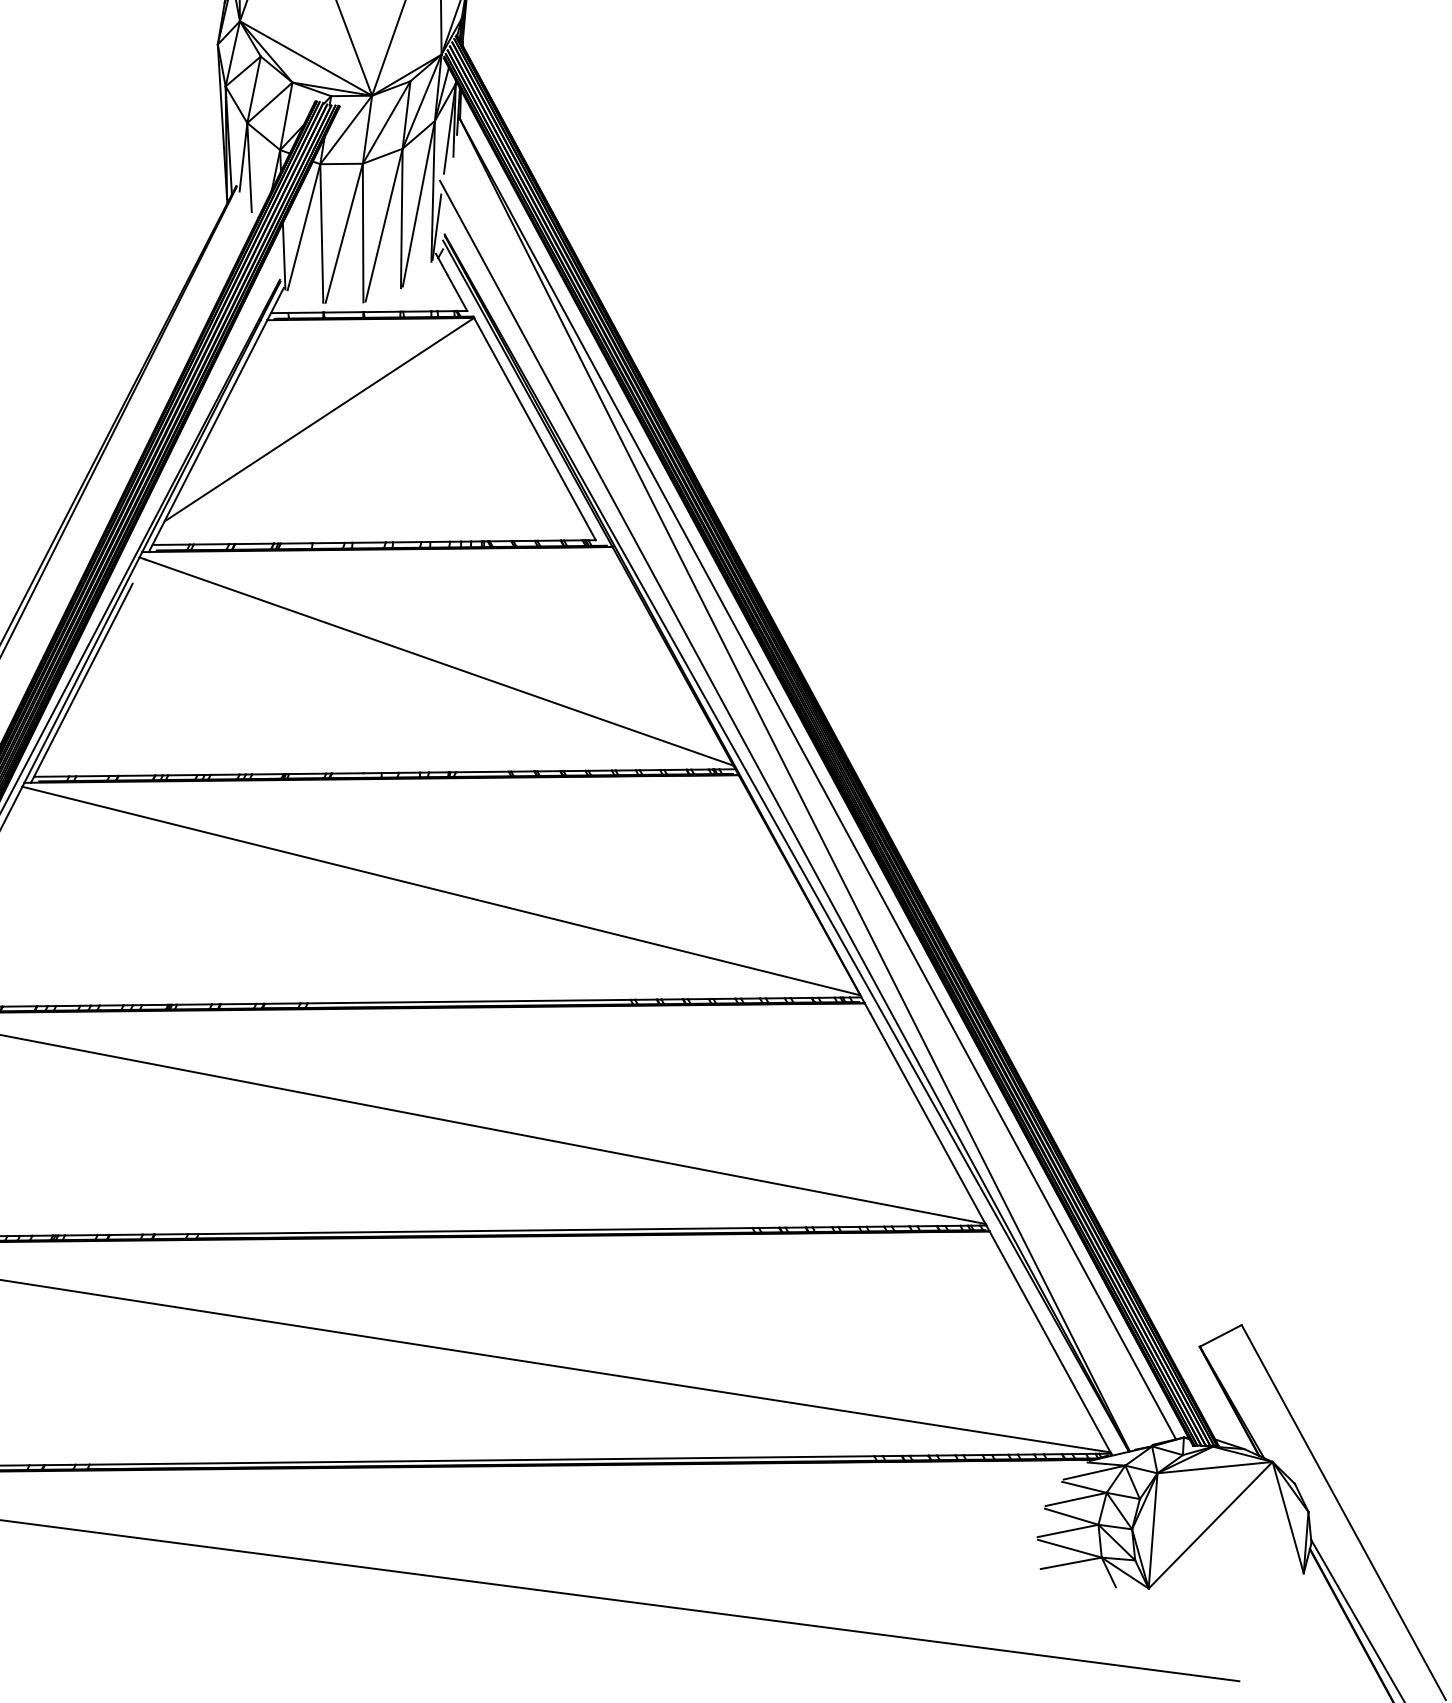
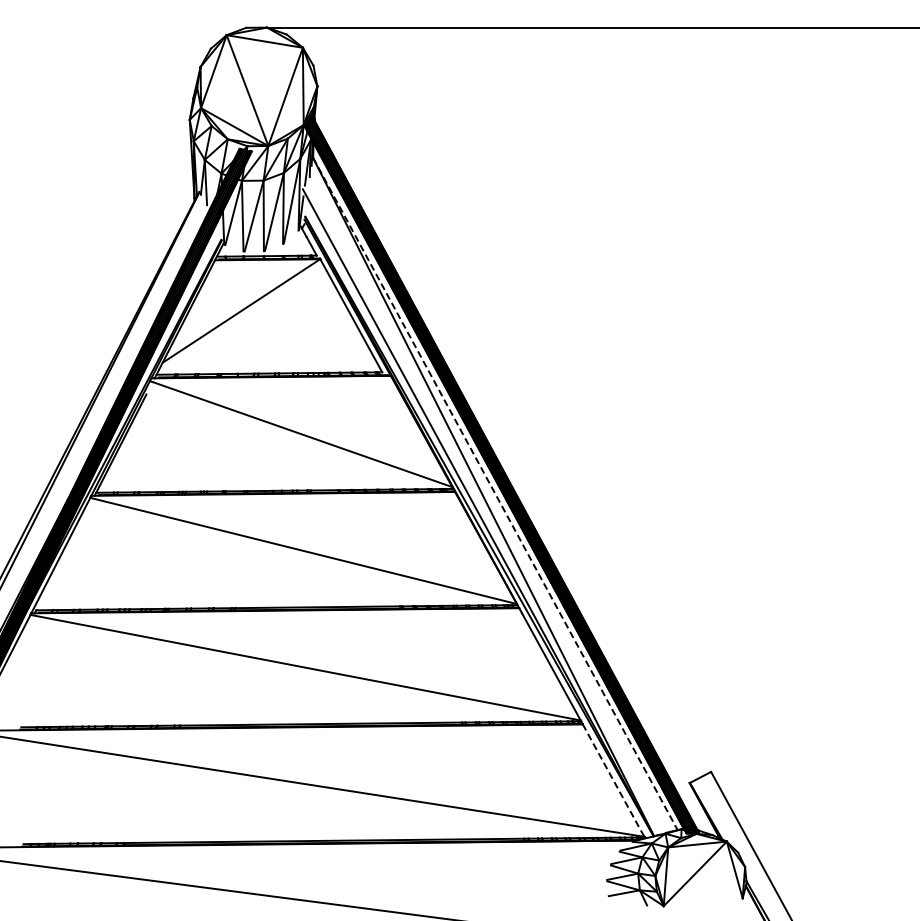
line: (818, 780) -> (495, 494), solid -> dashed
line: (1049, 1341) -> (613, 780), solid -> dashed

